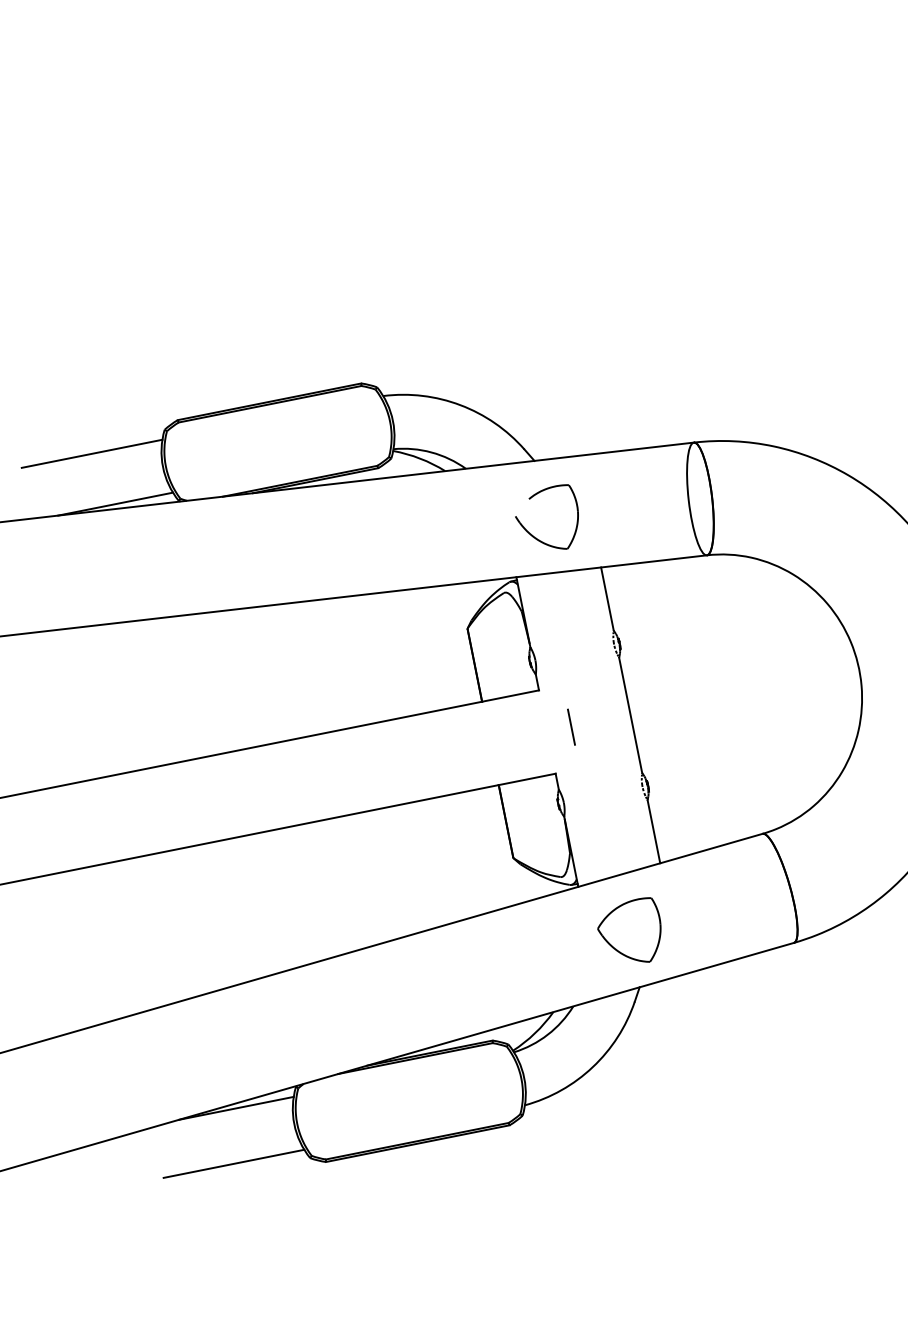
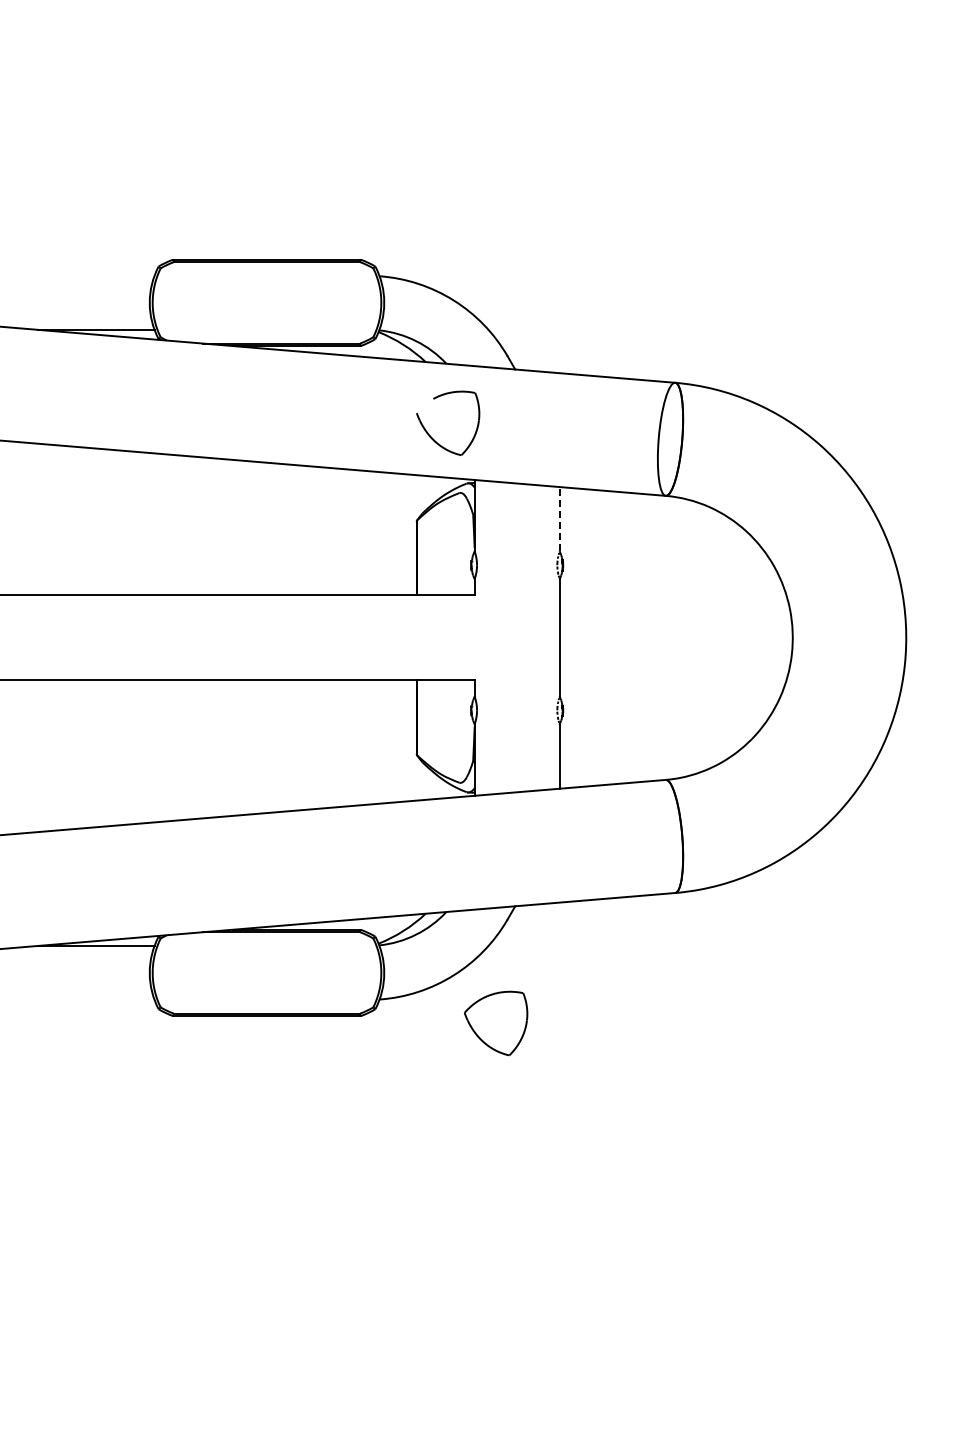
line: (91, 453) -> (82, 275), removed
part: (535, 537) -> (432, 437), moved
line: (607, 598) -> (559, 518), solid -> dashed
line: (571, 726) -> (499, 637), removed
part: (631, 933) -> (496, 1023), moved
line: (233, 1163) -> (82, 999), removed

